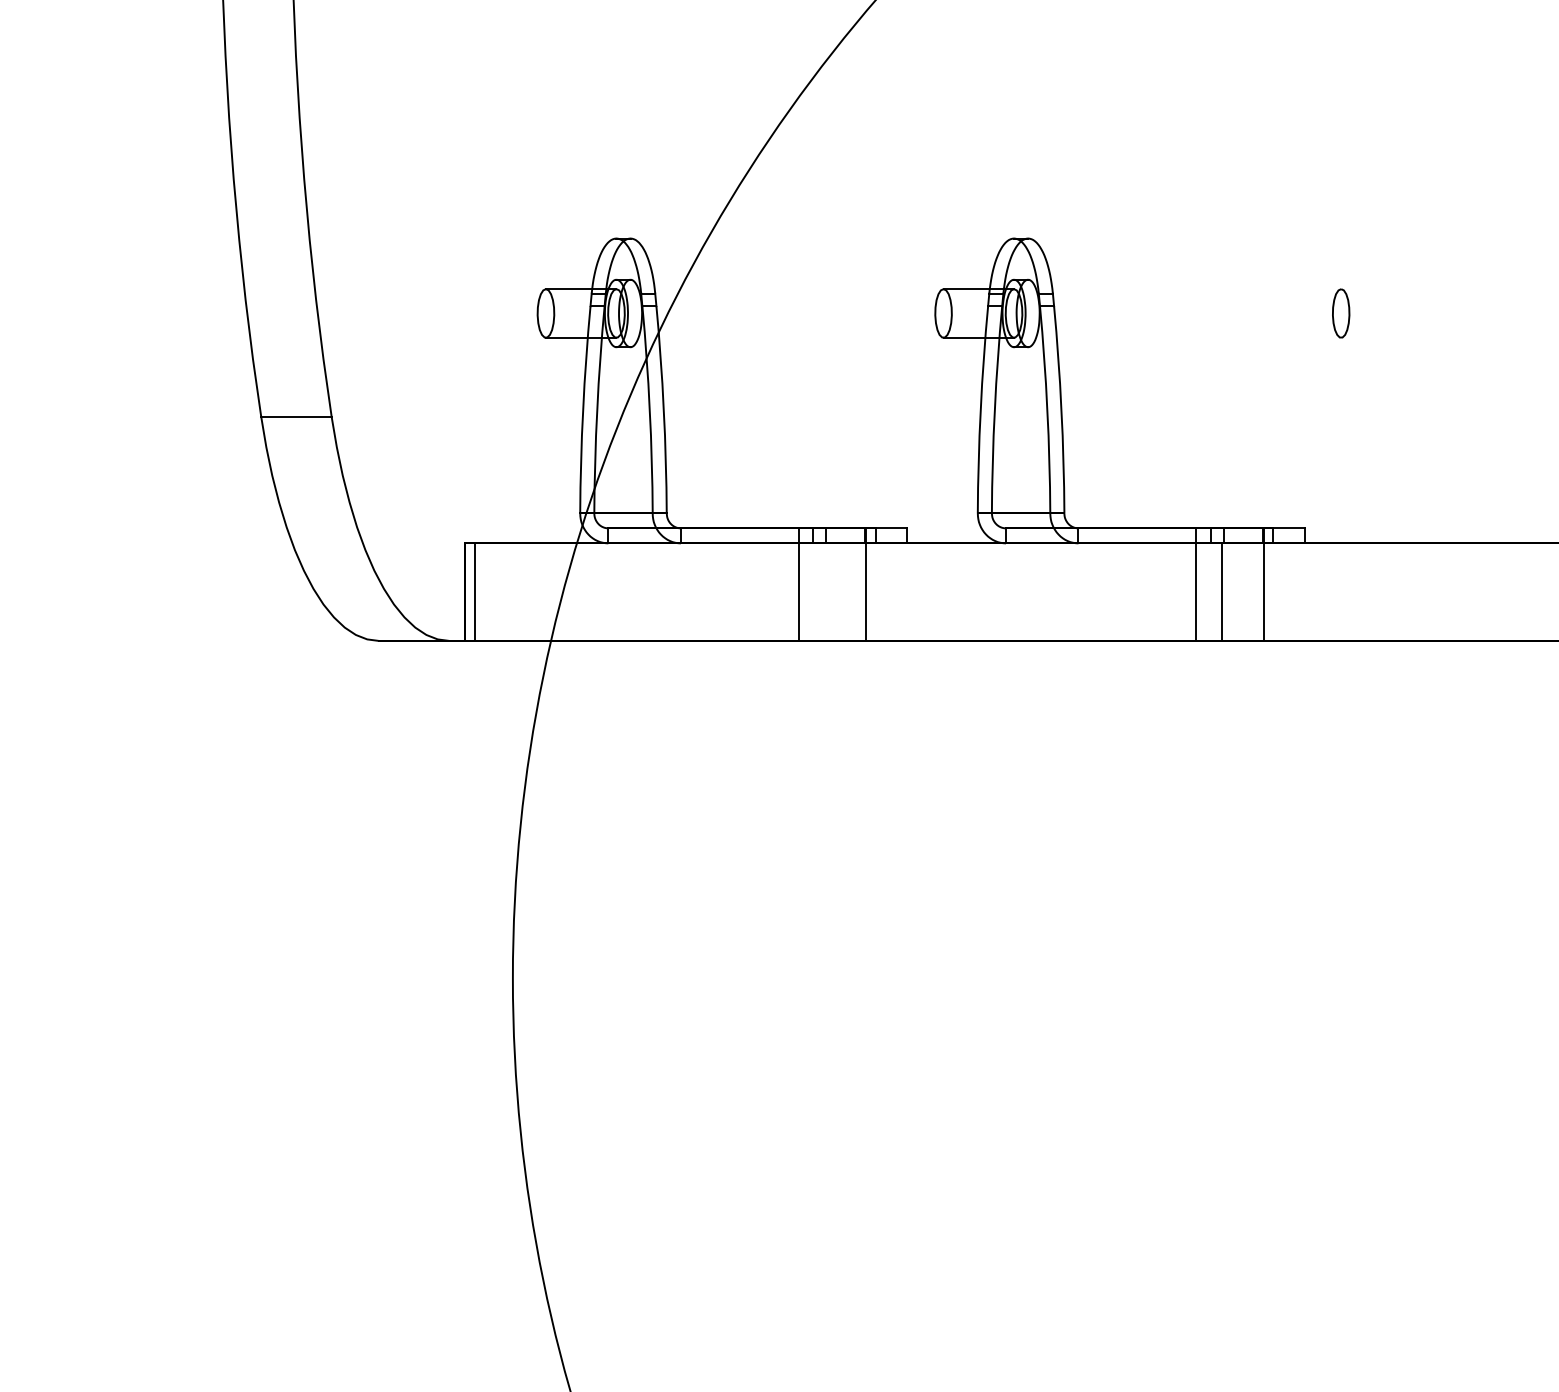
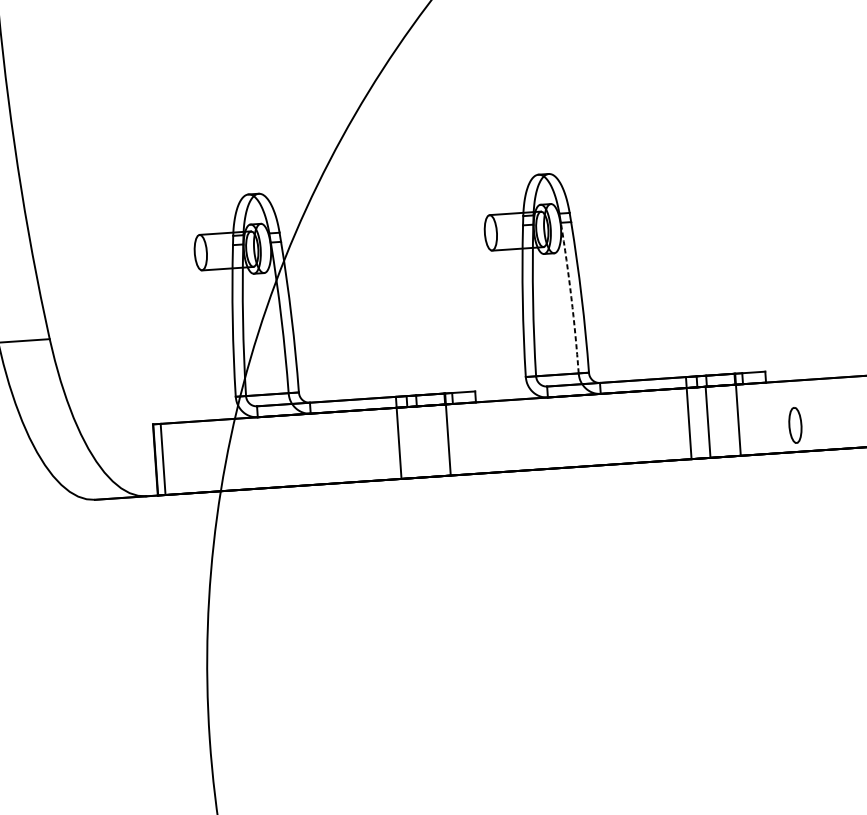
part: (1341, 313) -> (795, 425), moved
arc: (1047, 409) -> (571, 297), solid -> dashed

